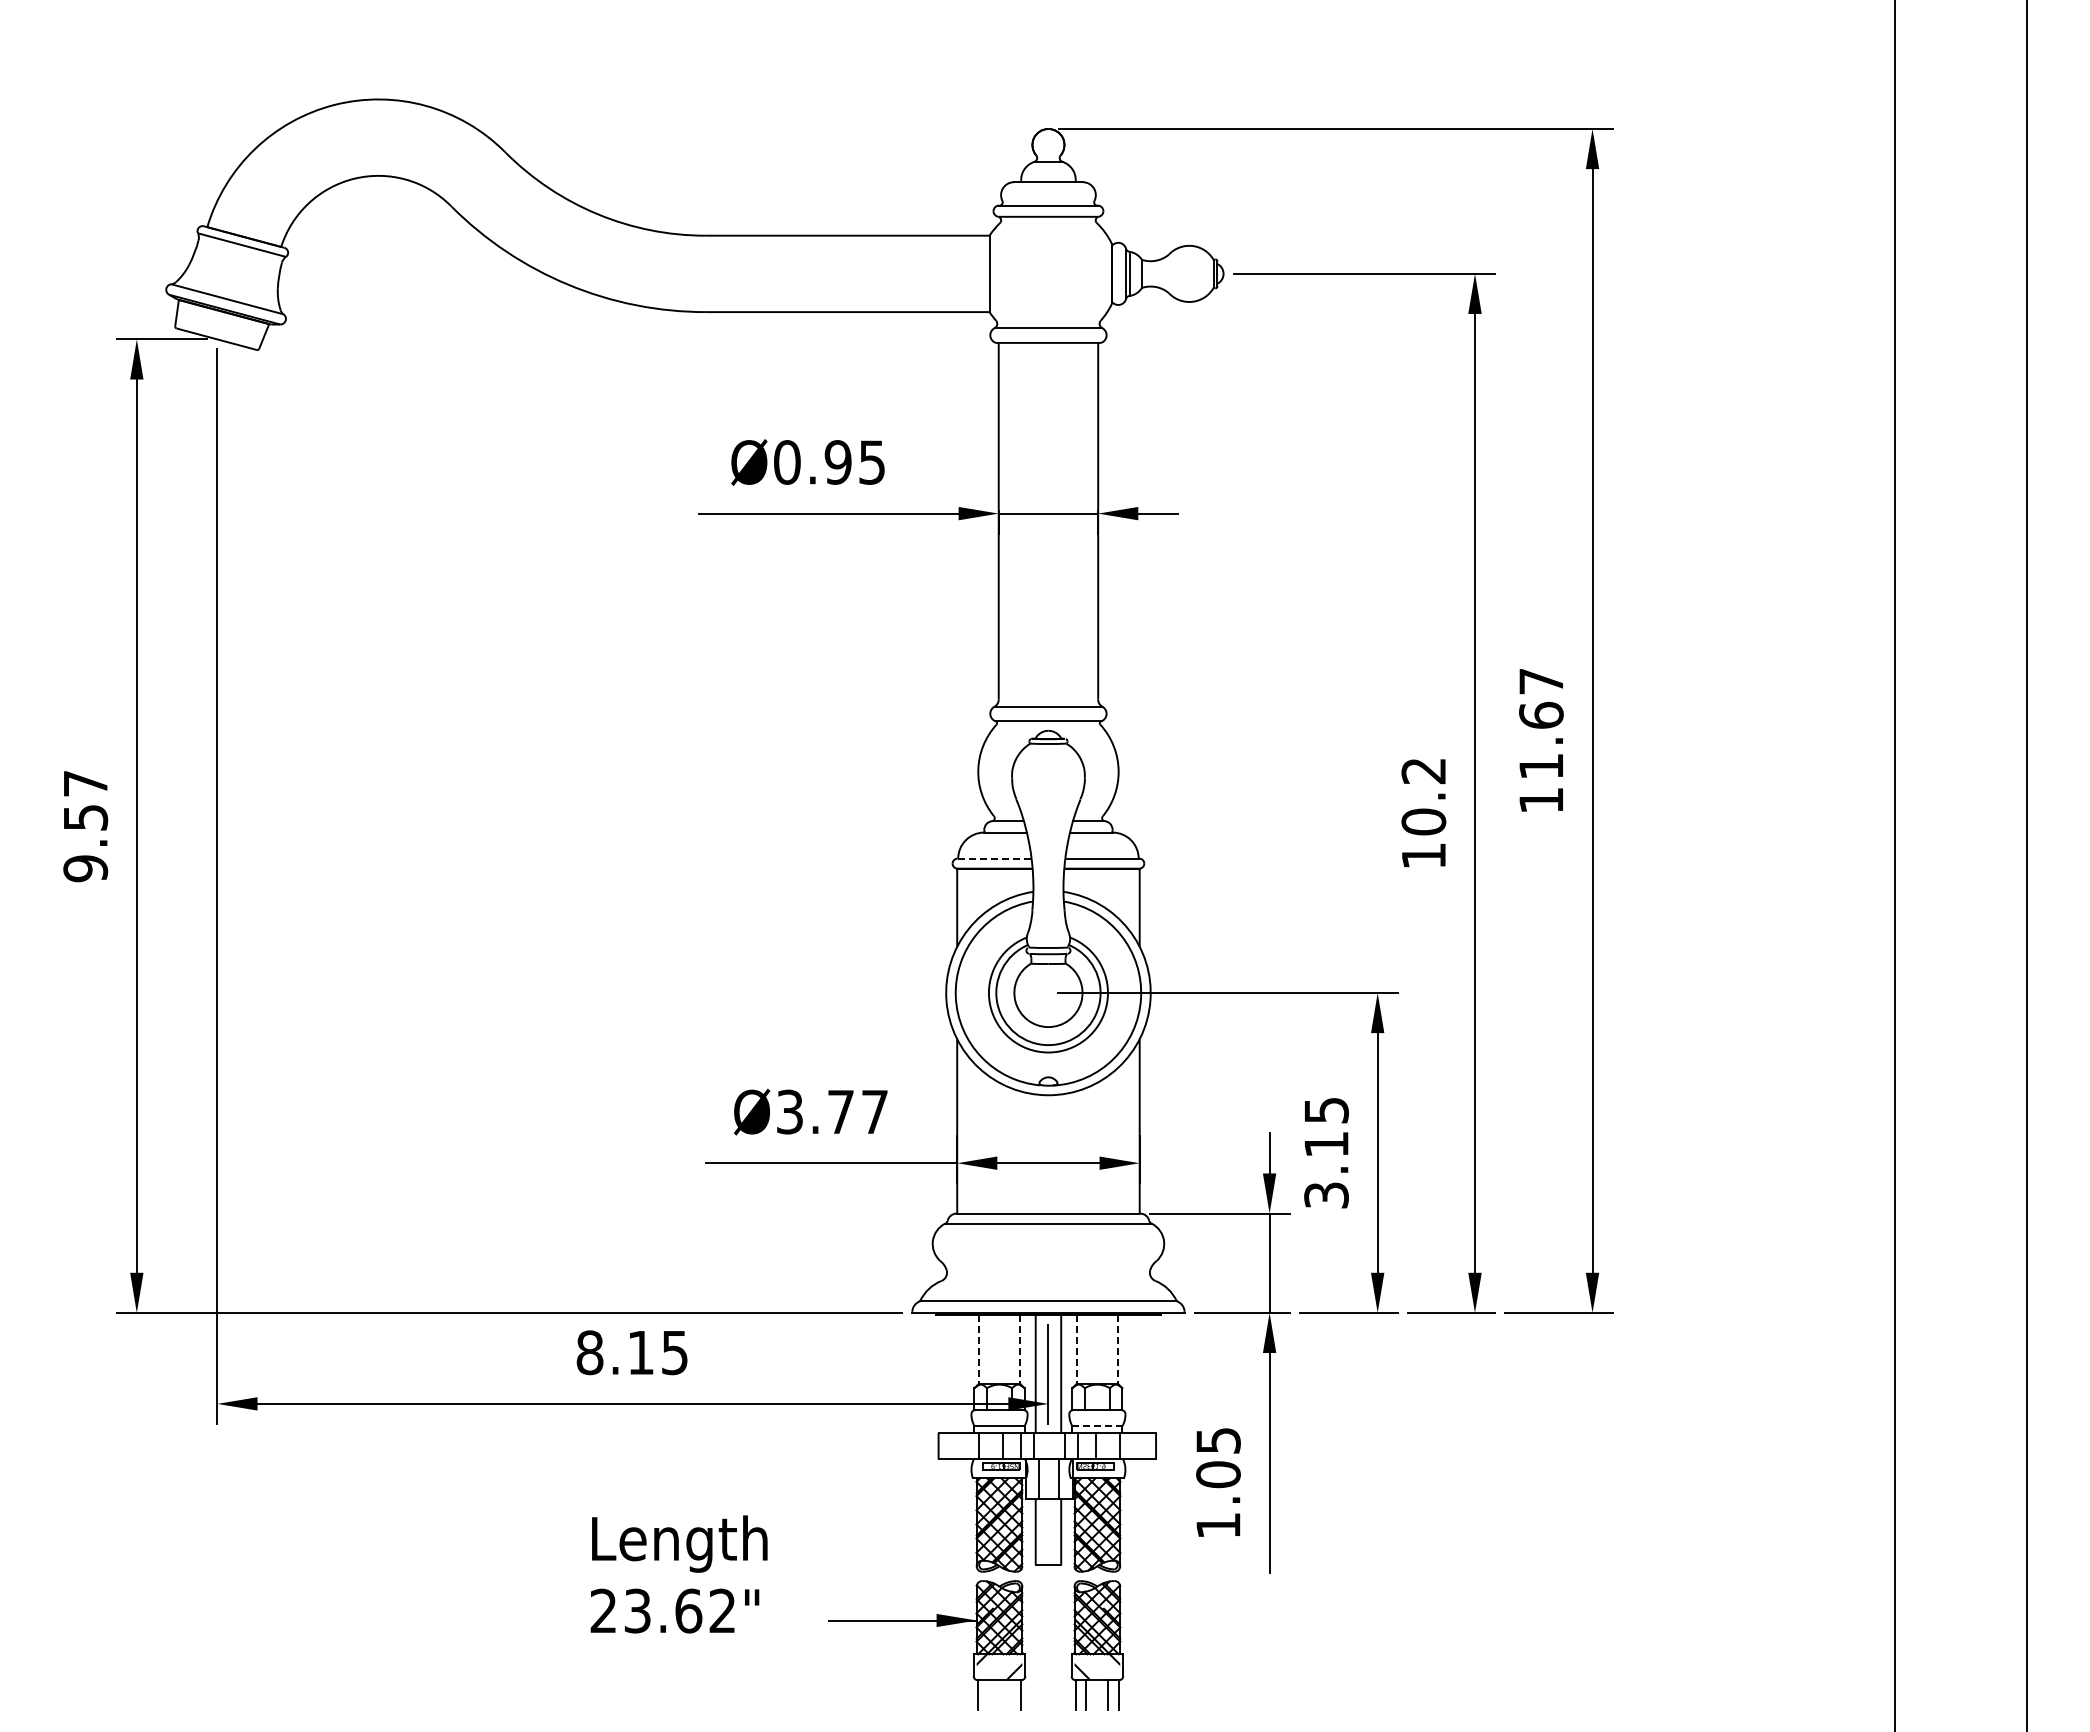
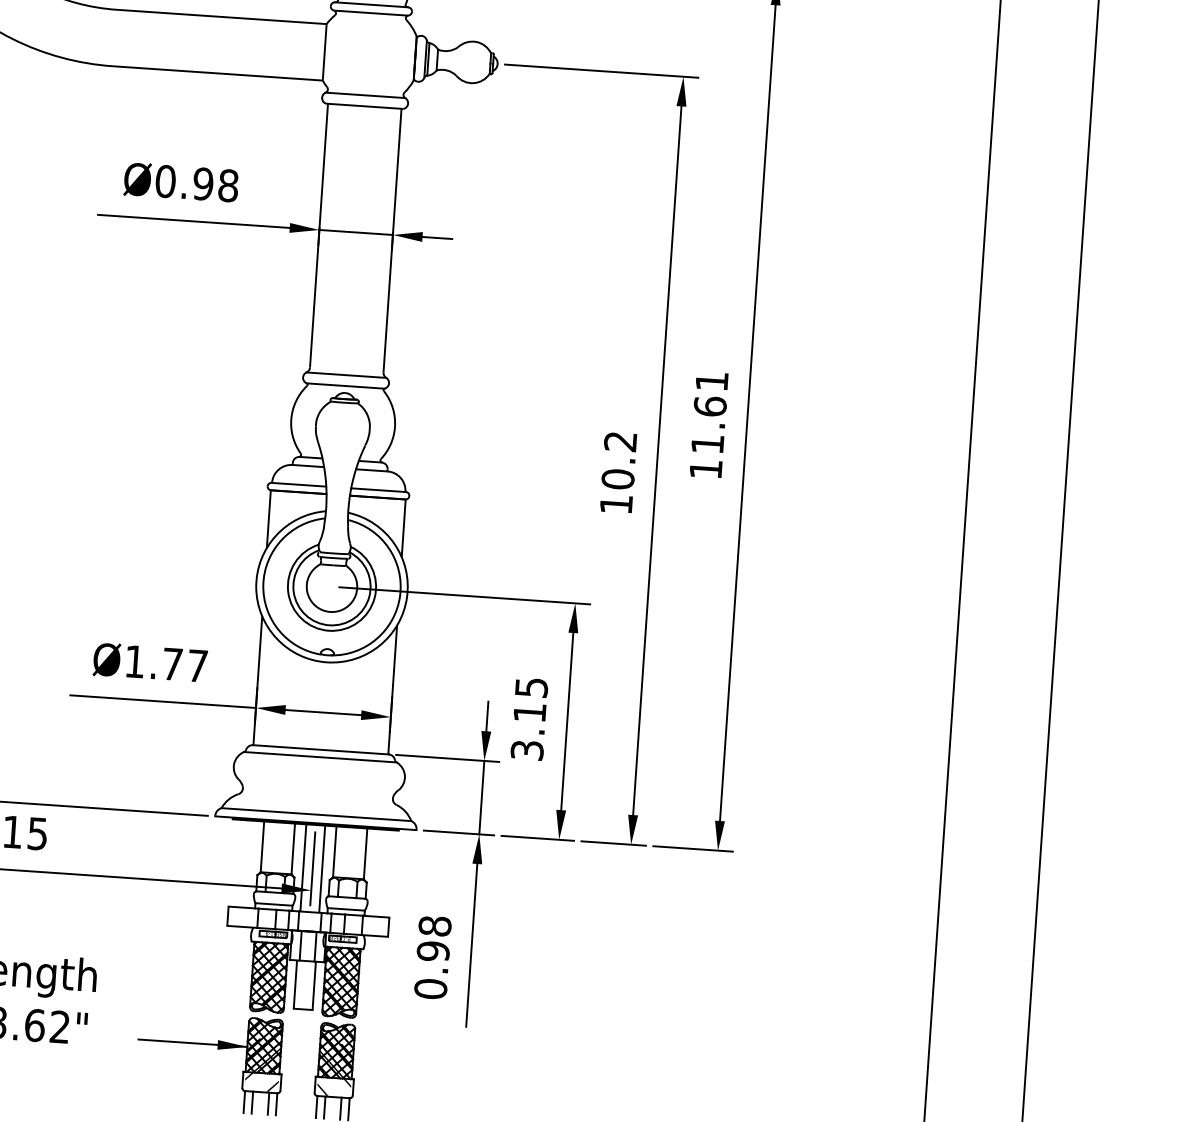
text: (872, 462) -> (228, 185), Ø0.95 -> Ø0.98
text: (1540, 681) -> (711, 381), 11.67 -> 11.61
line: (994, 858) -> (298, 484), dashed -> solid
text: (789, 1111) -> (134, 661), Ø3.77 -> Ø1.77
line: (978, 1350) -> (262, 847), dashed -> solid
line: (1020, 1350) -> (293, 849), dashed -> solid
line: (1076, 1350) -> (334, 852), dashed -> solid
line: (1118, 1350) -> (365, 854), dashed -> solid
line: (1097, 1426) -> (346, 909), dashed -> solid
text: (1218, 1483) -> (432, 957), 1.05 -> 0.98
line: (988, 1694) -> (252, 1102), added
line: (1010, 1694) -> (268, 1103), added

